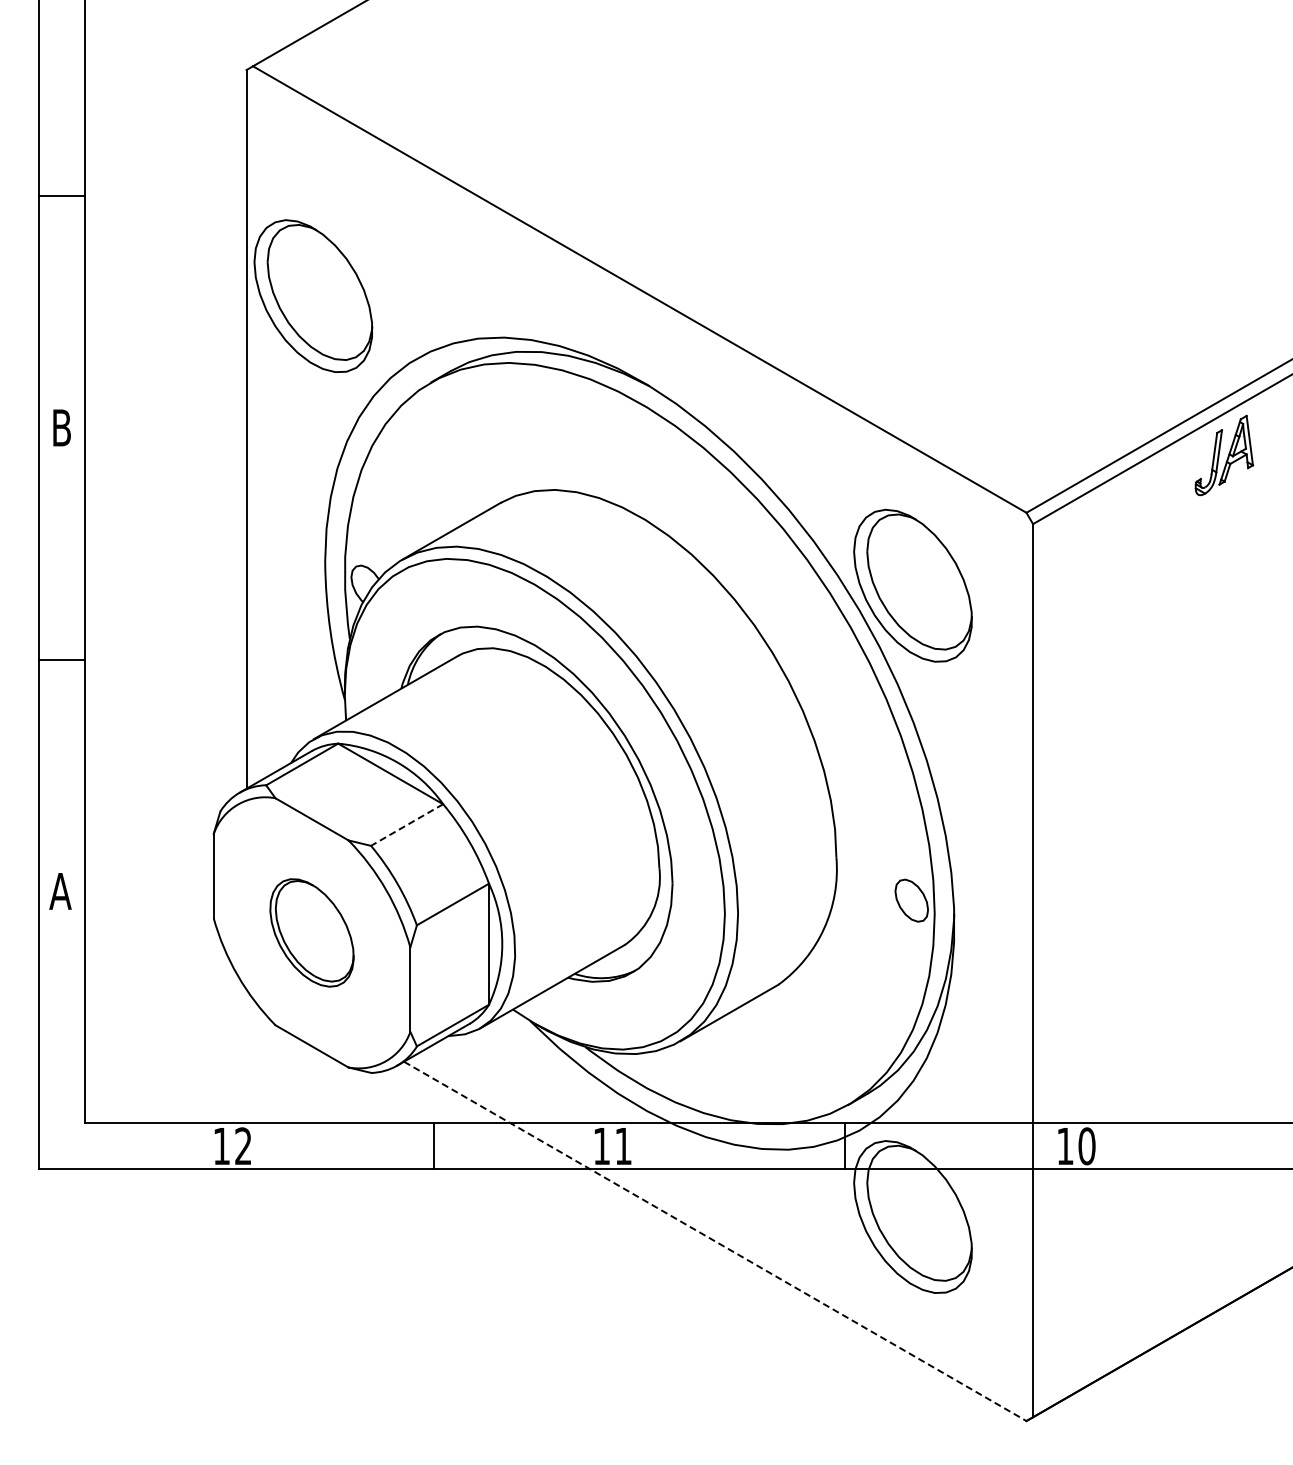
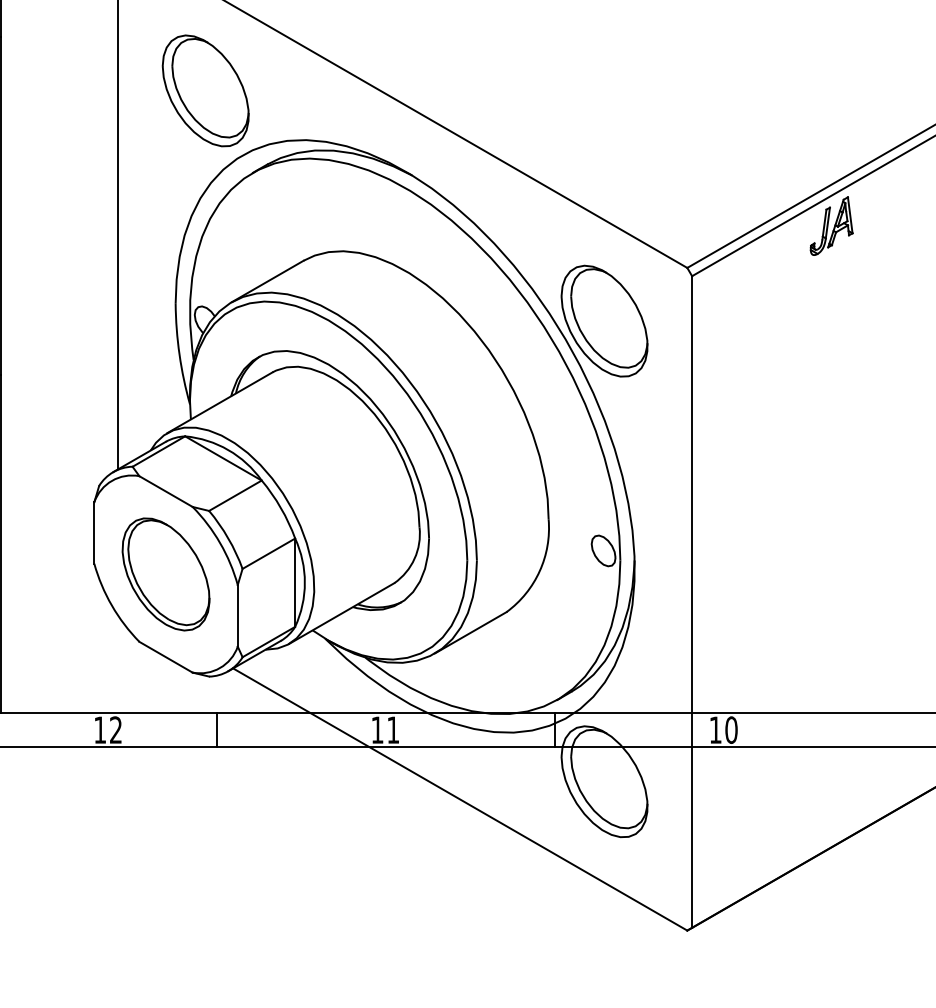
part: (313, 295) -> (205, 90), moved
line: (407, 825) -> (235, 496), dashed -> solid
part: (311, 932) -> (165, 574), size x1.43
line: (433, 1146) -> (216, 730), moved
line: (715, 1241) -> (460, 799), dashed -> solid

